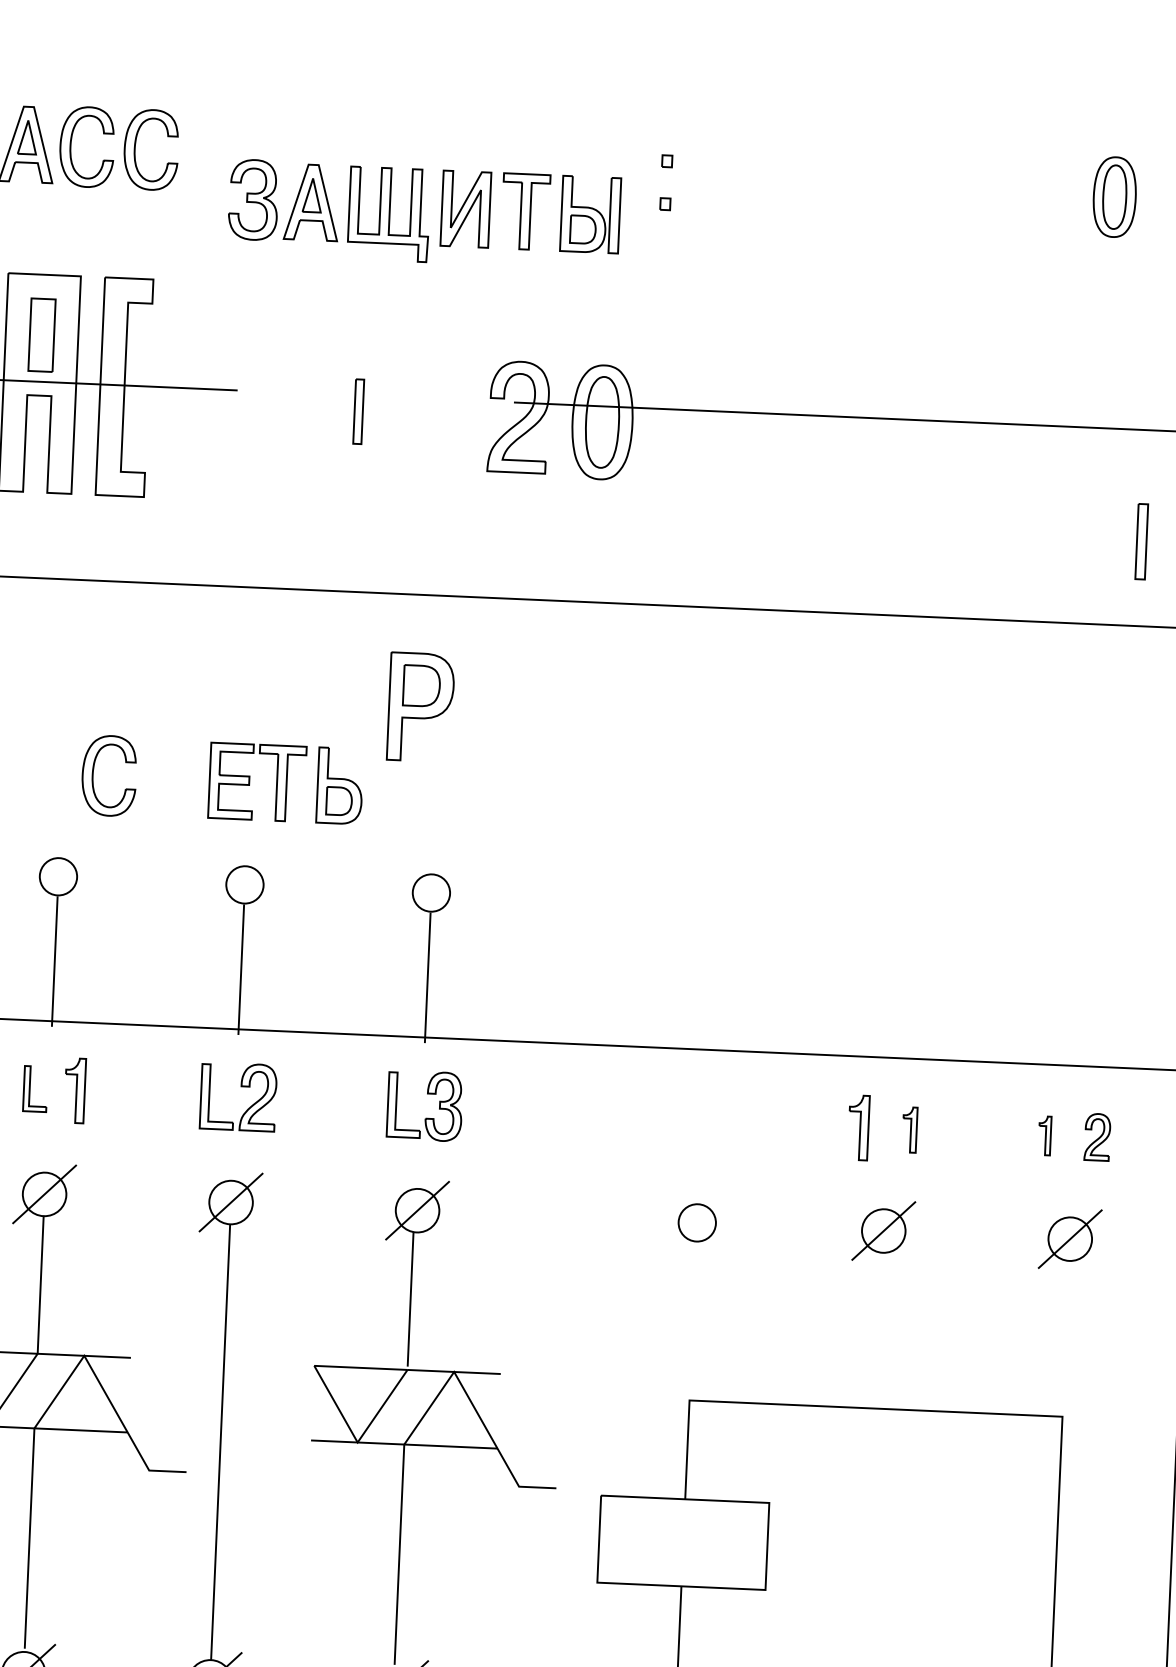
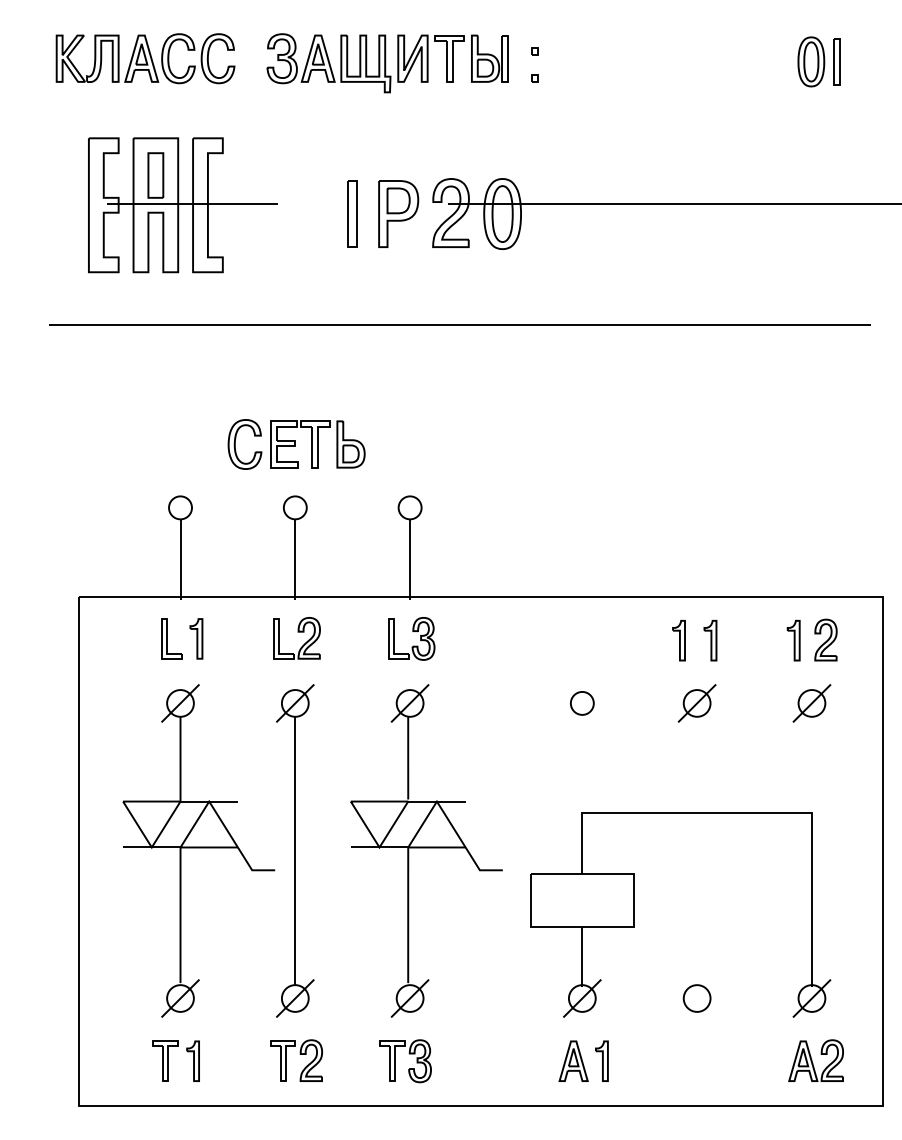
part: (424, 215) -> (387, 63), moved
part: (358, 410) -> (352, 213), size x1.67
part: (1140, 540) -> (836, 61), moved
part: (420, 706) -> (398, 213), moved
part: (93, 775) -> (235, 444), moved
part: (34, 1088) -> (171, 638), size x1.43
part: (909, 1129) -> (710, 640), size x1.43
part: (1044, 1135) -> (793, 640), size x1.67
part: (1096, 1136) -> (825, 639), size x1.43

